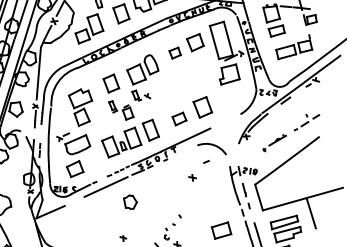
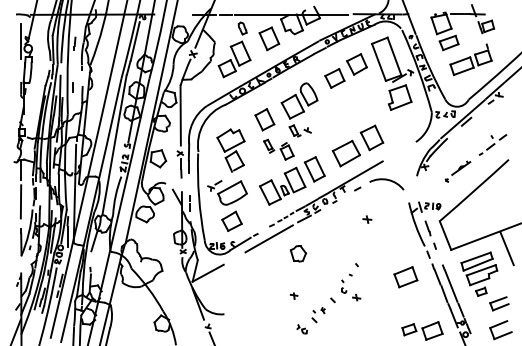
part: (174, 53) -> (334, 78), size x1.43
part: (179, 118) -> (346, 153), size x1.67
line: (206, 161) -> (357, 188), moved

